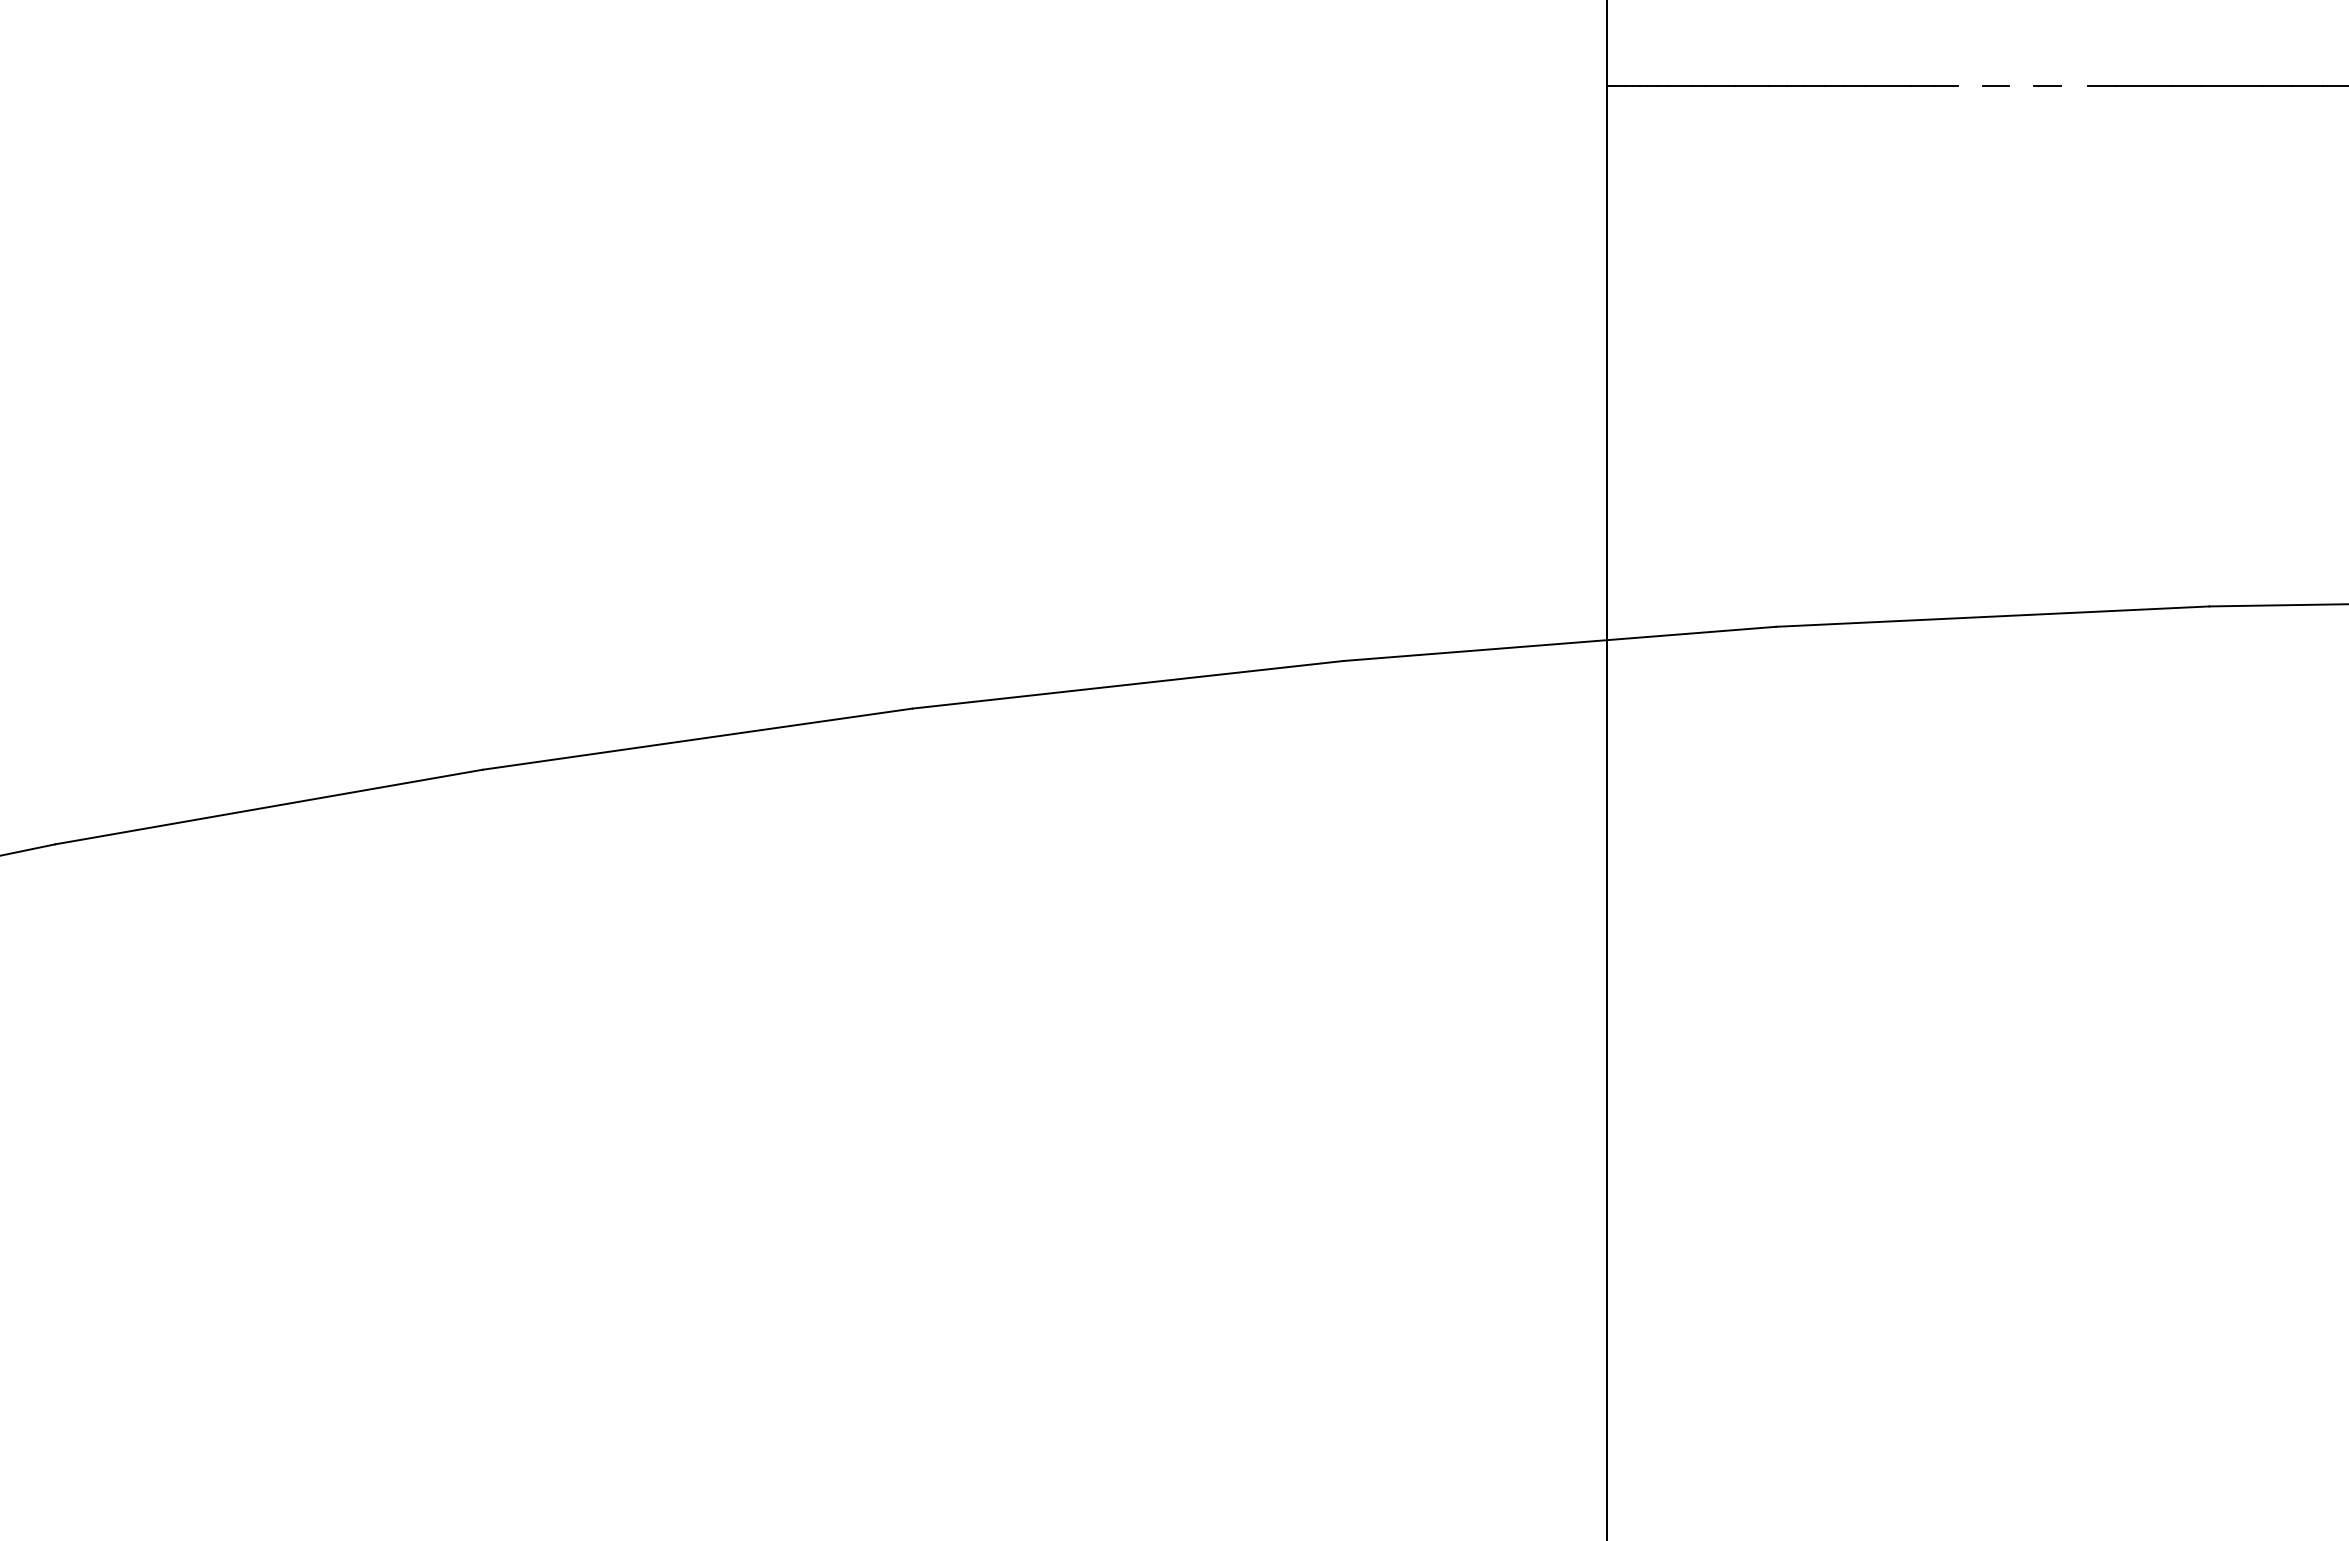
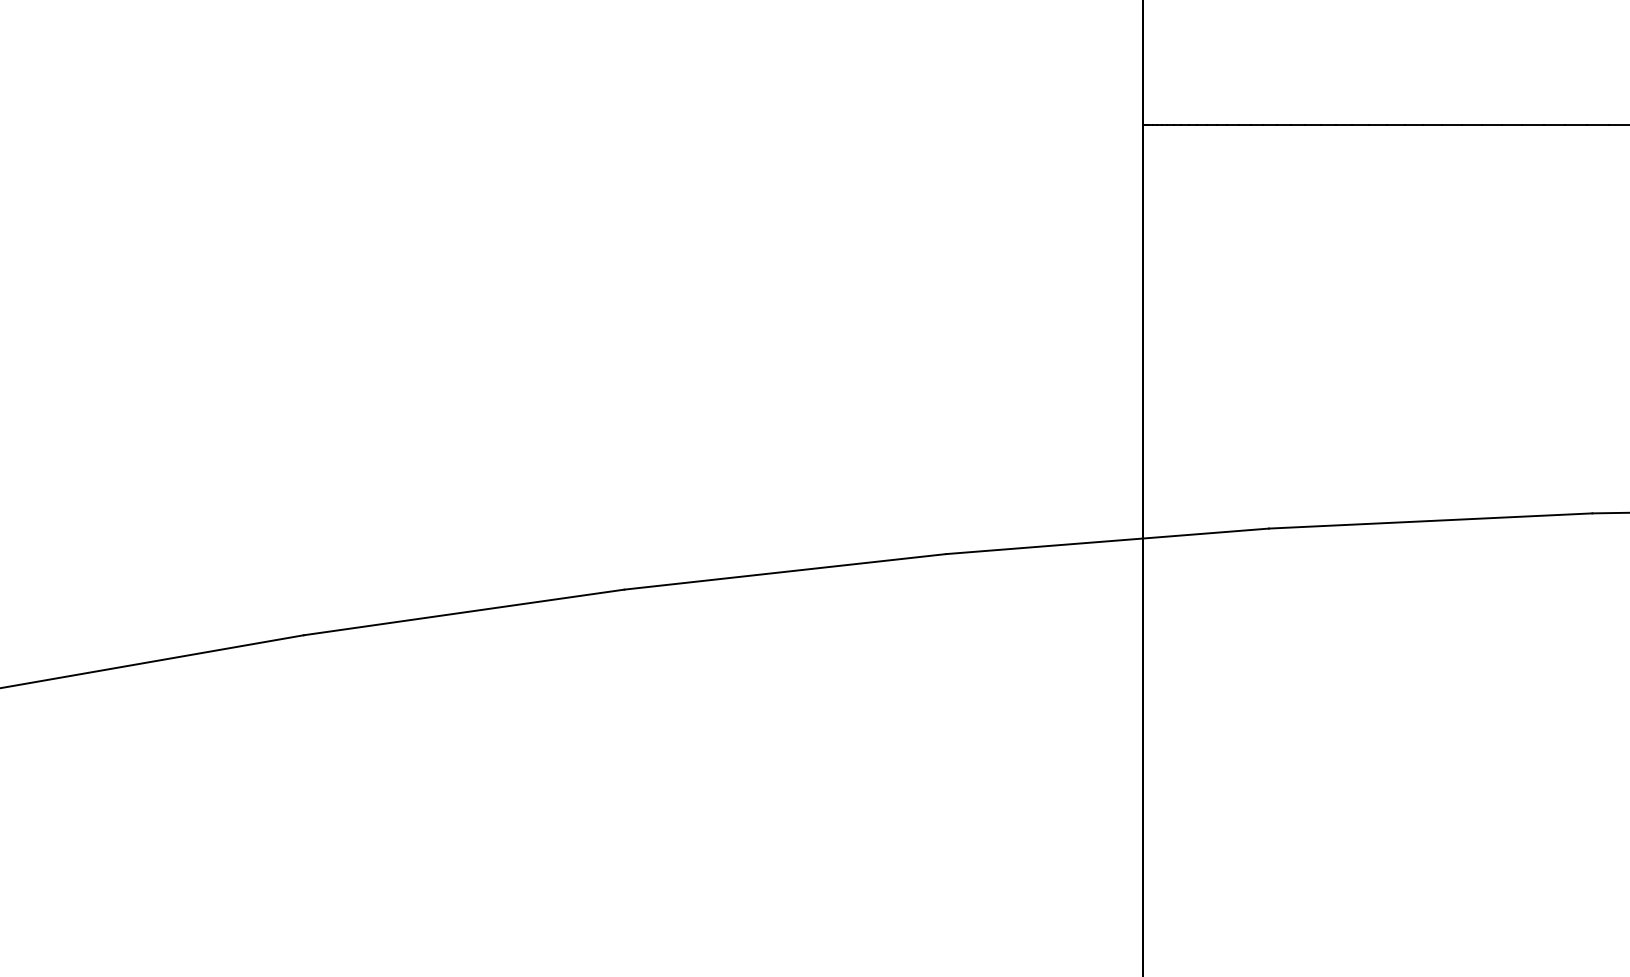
line: (1970, 86) -> (1413, 125), added
line: (2021, 86) -> (1452, 125), added
line: (2074, 86) -> (1491, 125), added

